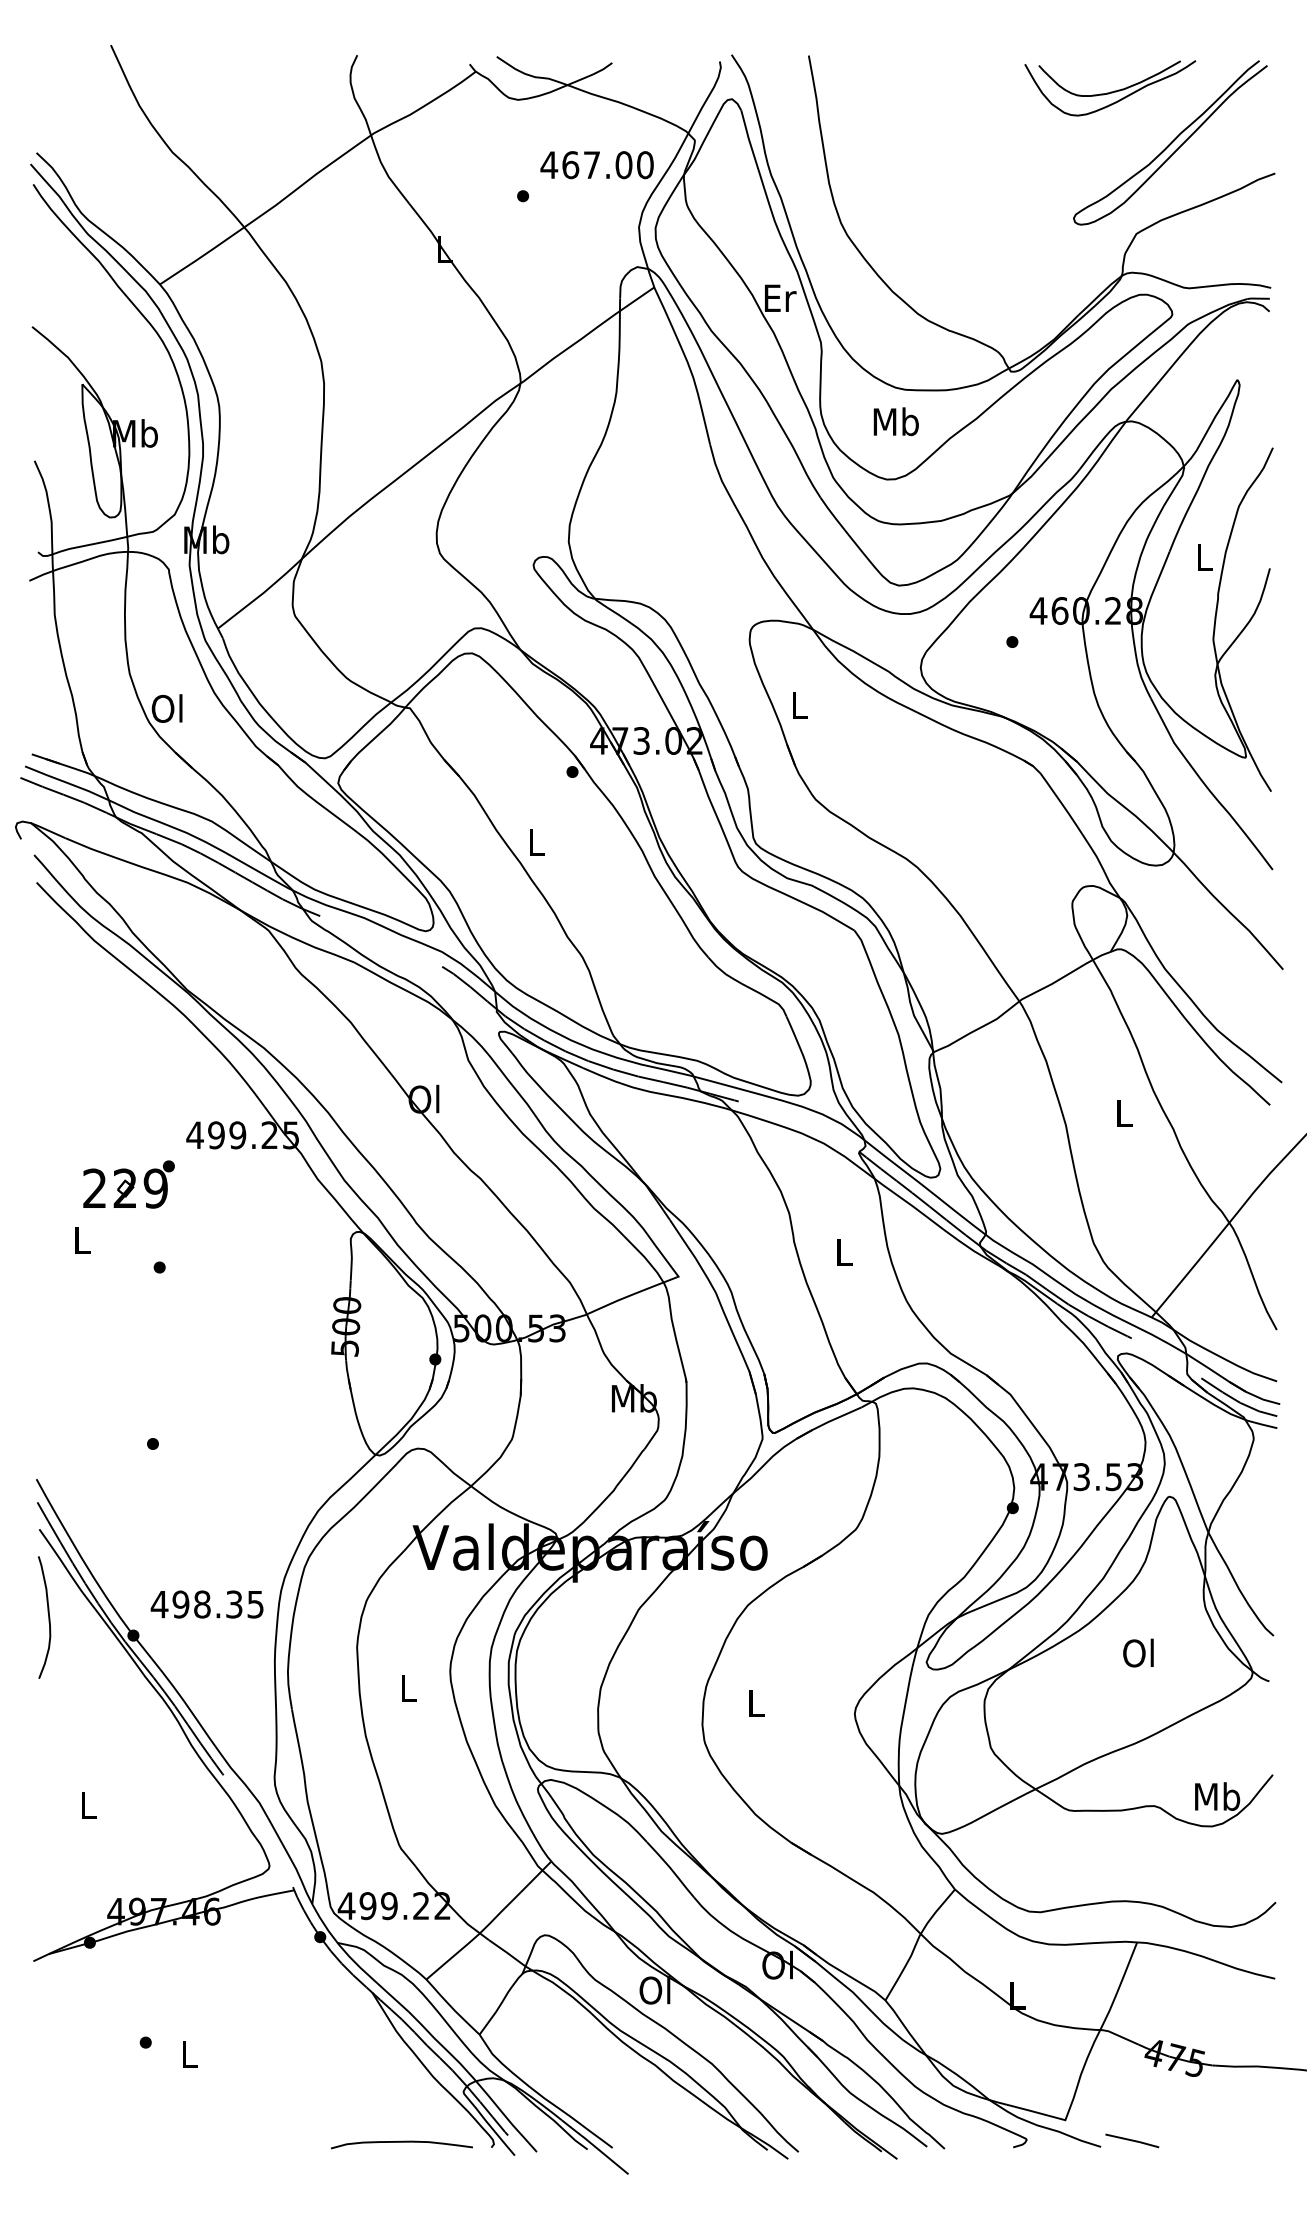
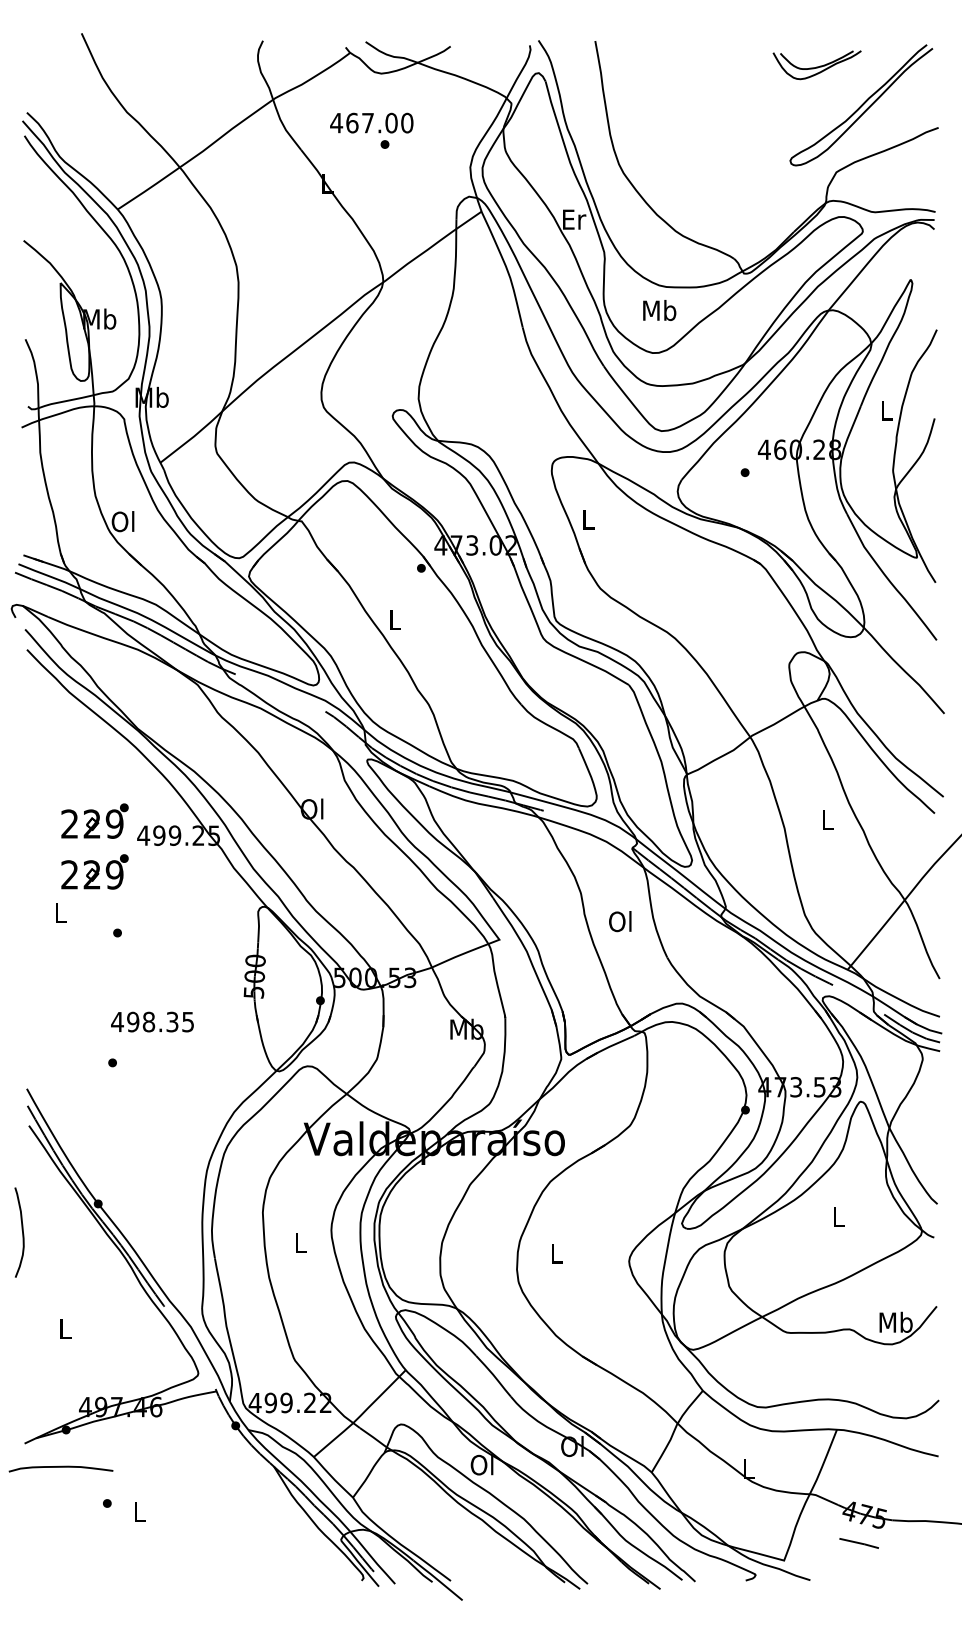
part: (1110, 88) -> (817, 65), size x0.7
text: (596, 165) -> (371, 123), moved
part: (128, 1115) -> (94, 821), added
text: (842, 1251) -> (620, 921), L -> Ol
text: (206, 1604) -> (152, 1022), moved
curve: (48, 1617) -> (22, 1232), moved
text: (1138, 1652) -> (837, 1216), Ol -> L
line: (1132, 2140) -> (859, 1543), moved
curve: (401, 2142) -> (60, 1467), moved

